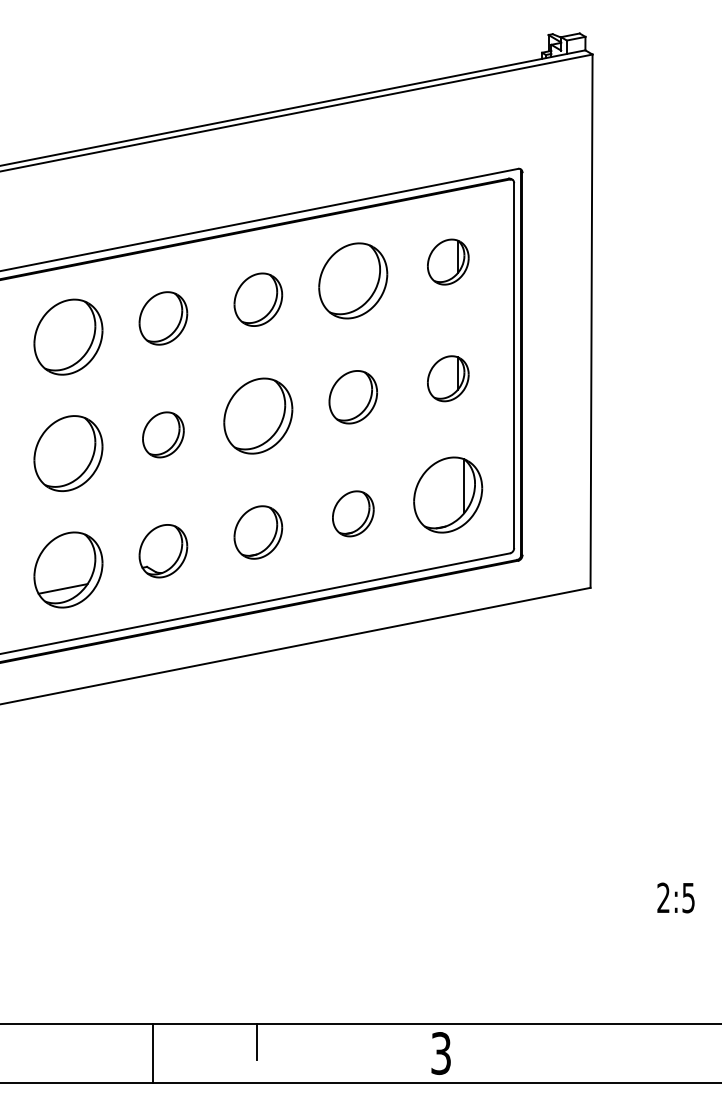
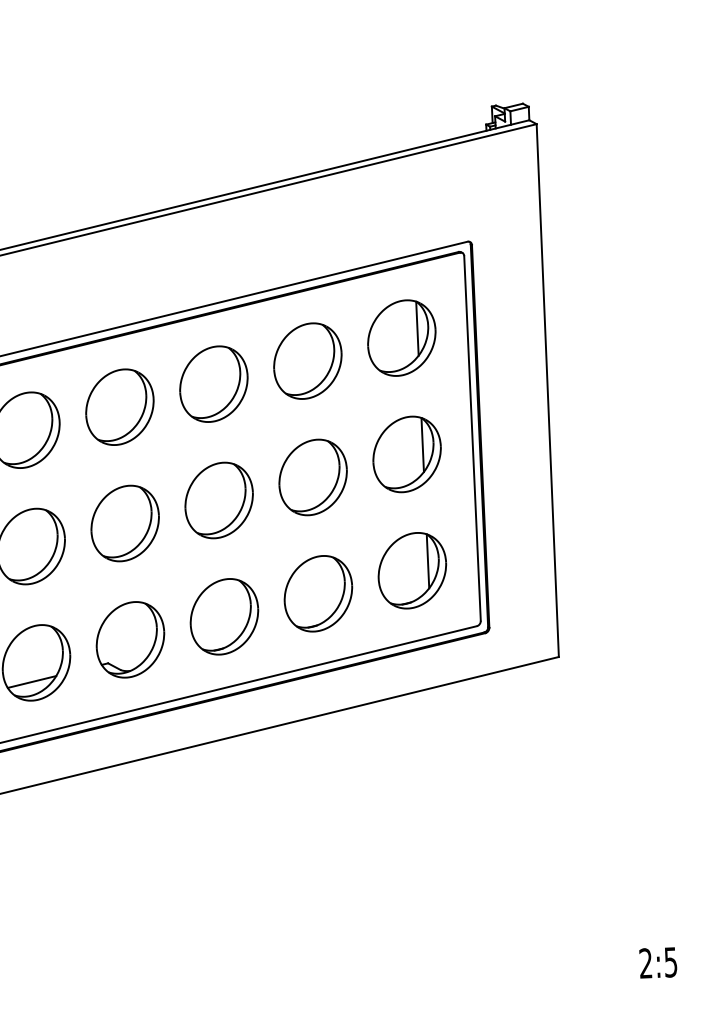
part: (448, 261) -> (402, 337), size x1.67
part: (258, 299) -> (214, 384), size x1.43
part: (163, 318) -> (120, 407), size x1.43
part: (448, 378) -> (407, 454), size x1.67
part: (353, 396) -> (313, 476), size x1.43
part: (163, 434) -> (125, 523), size x1.67
part: (353, 513) -> (318, 593), size x1.67
part: (258, 532) -> (224, 616), size x1.43
part: (163, 550) -> (130, 639), size x1.43

